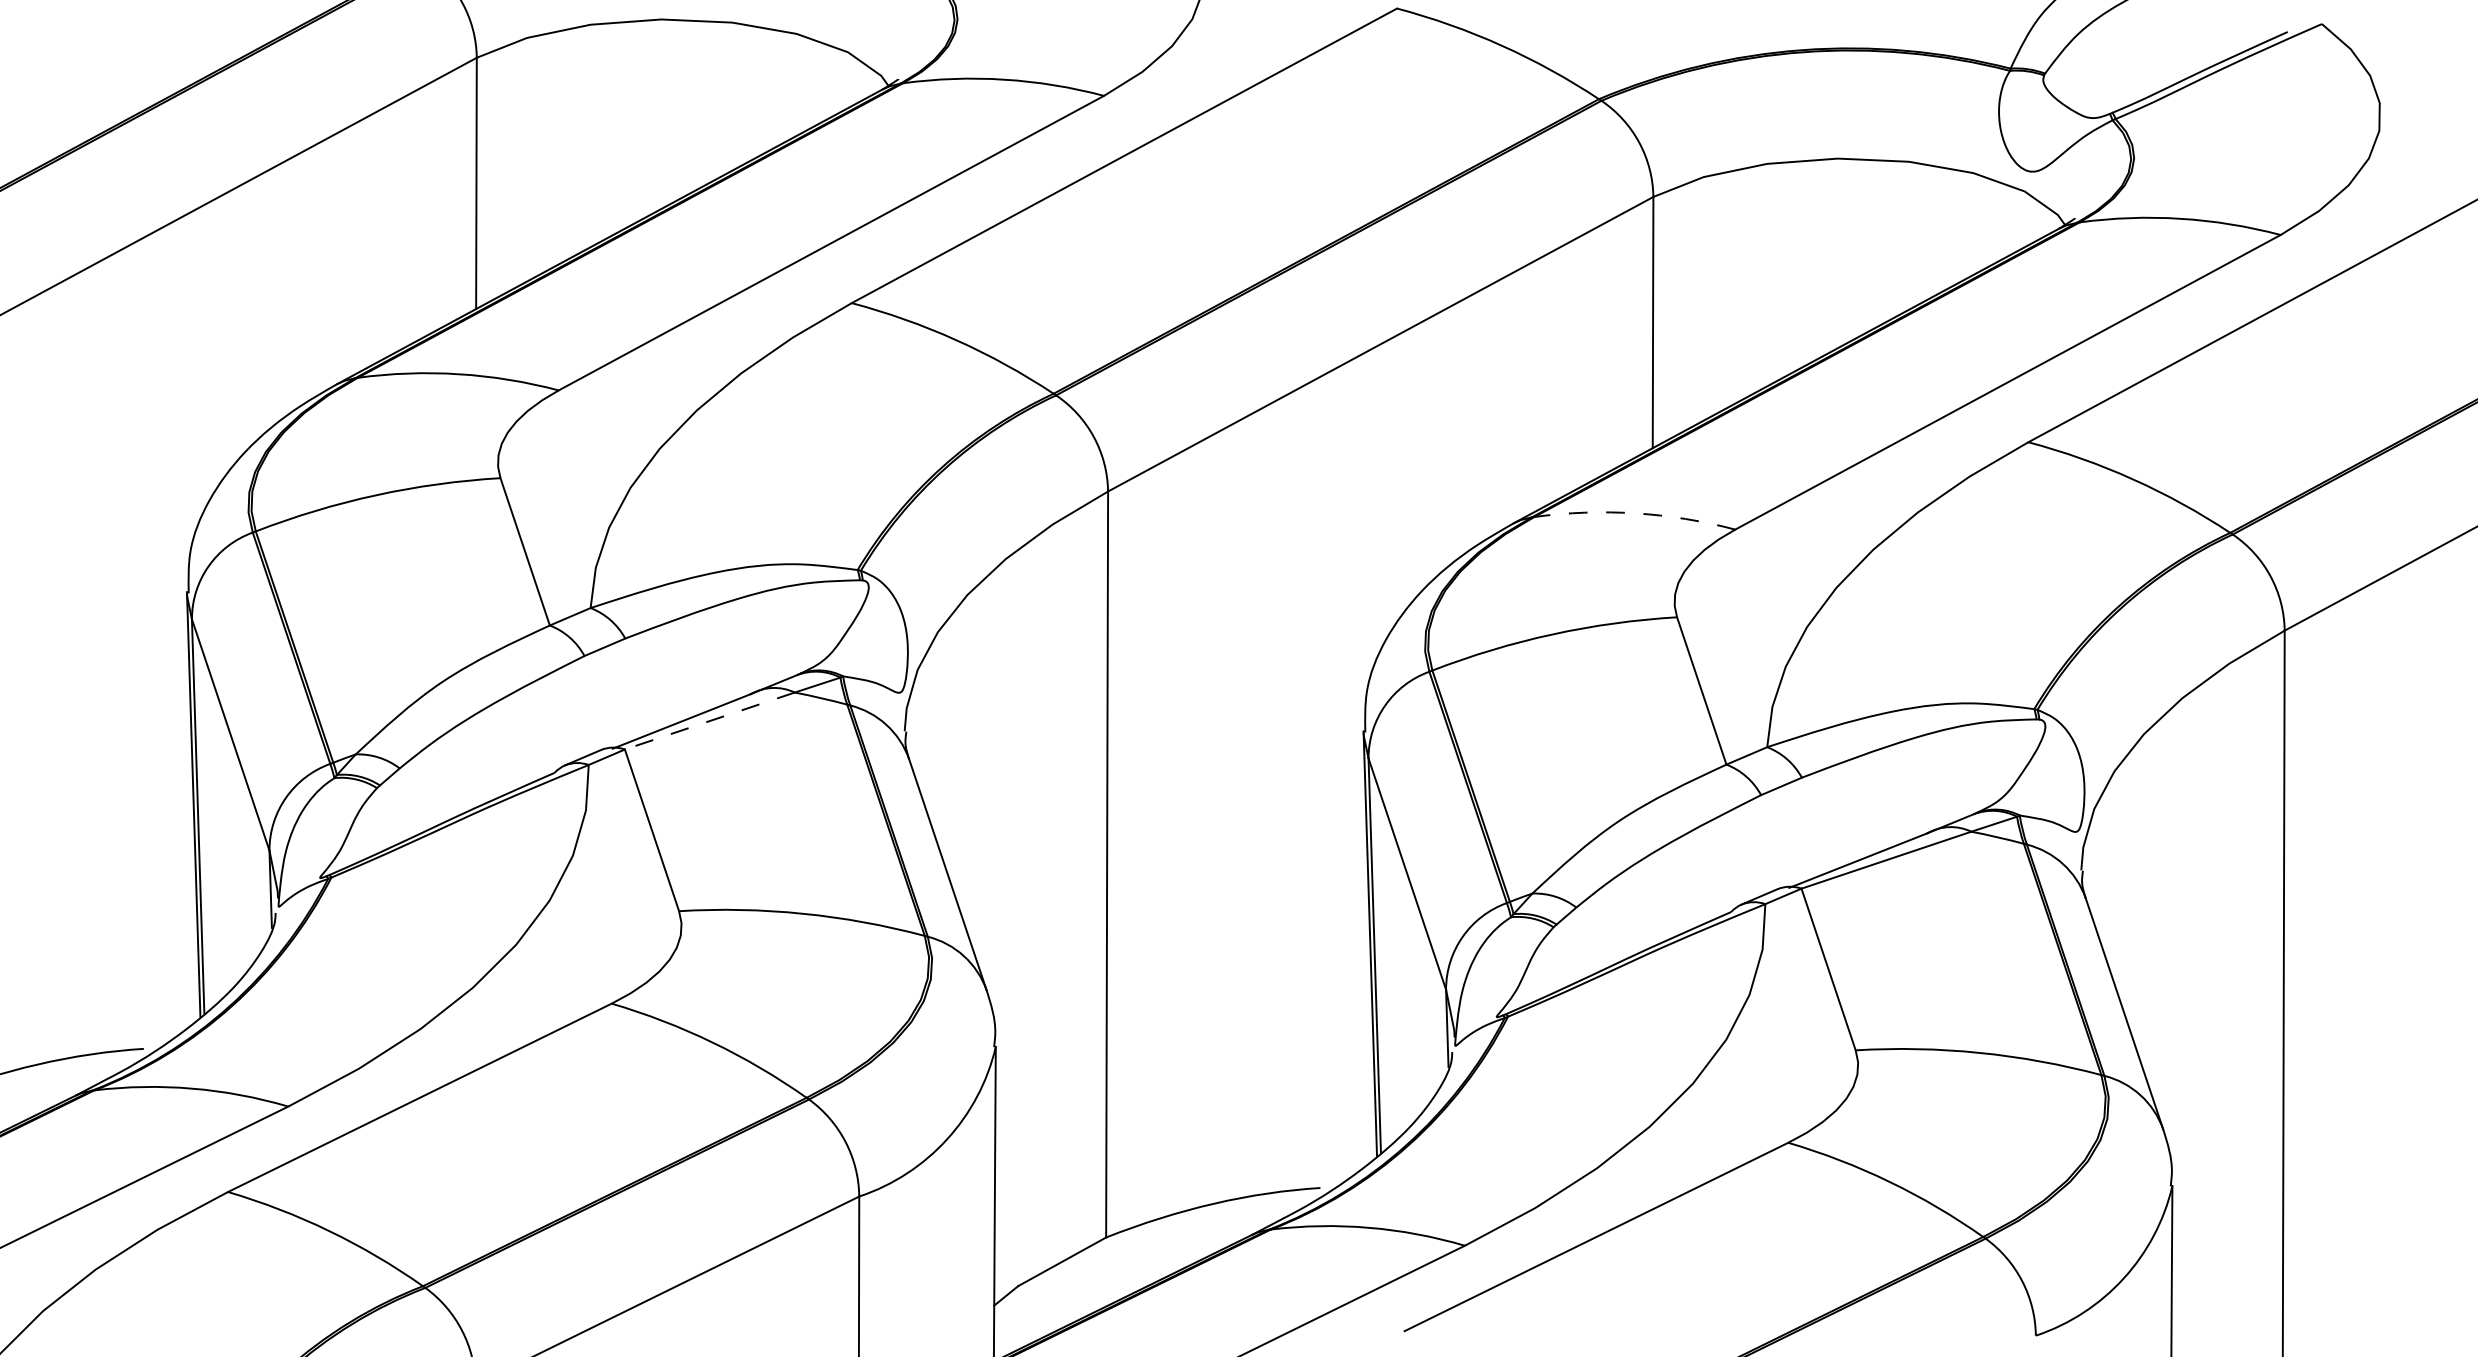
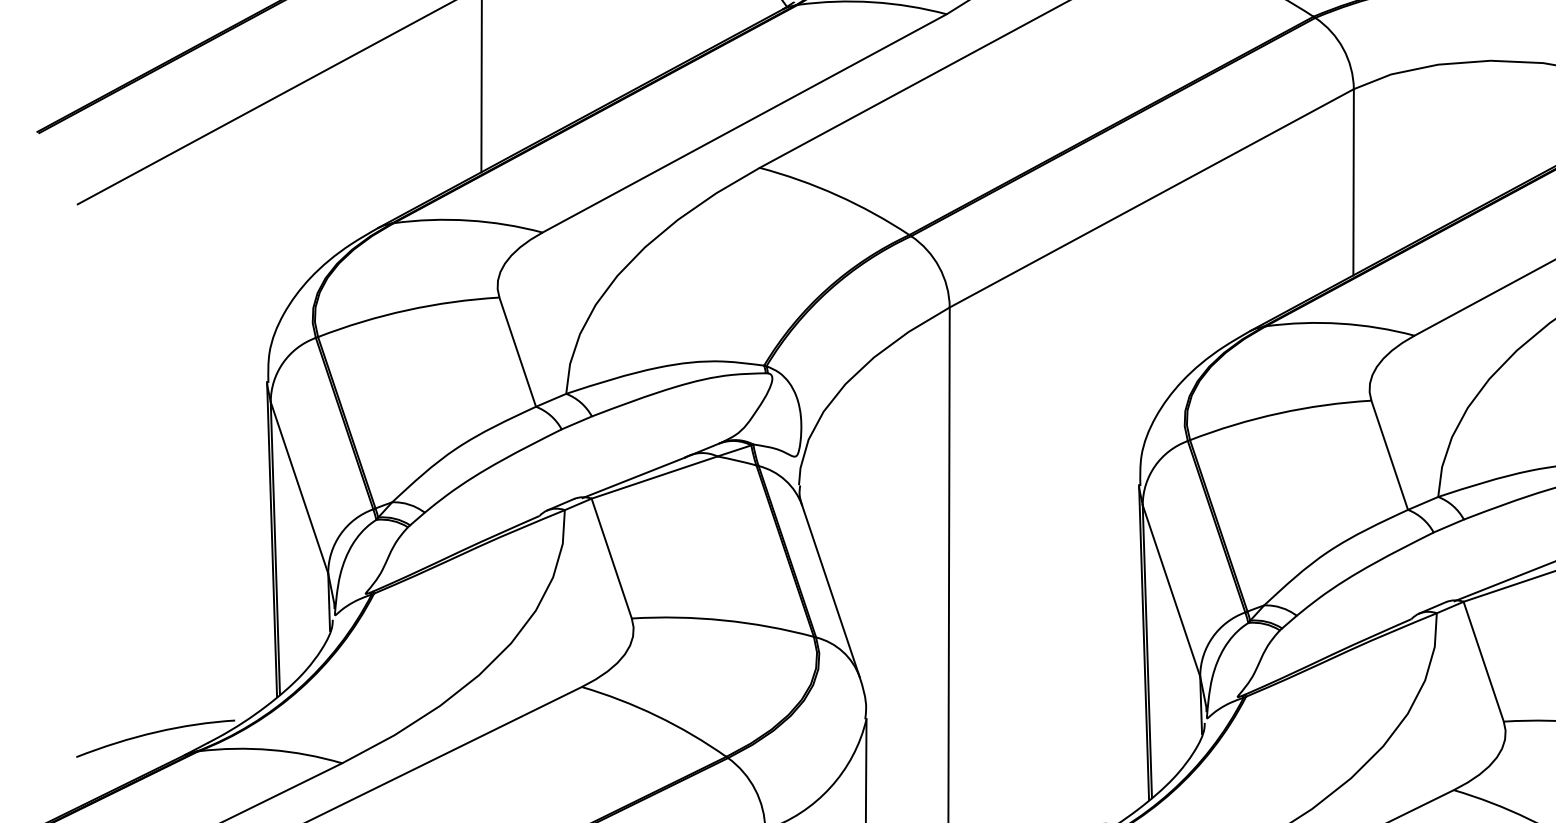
arc: (1635, 513) -> (1340, 323), dashed -> solid
line: (709, 721) -> (654, 477), dashed -> solid

